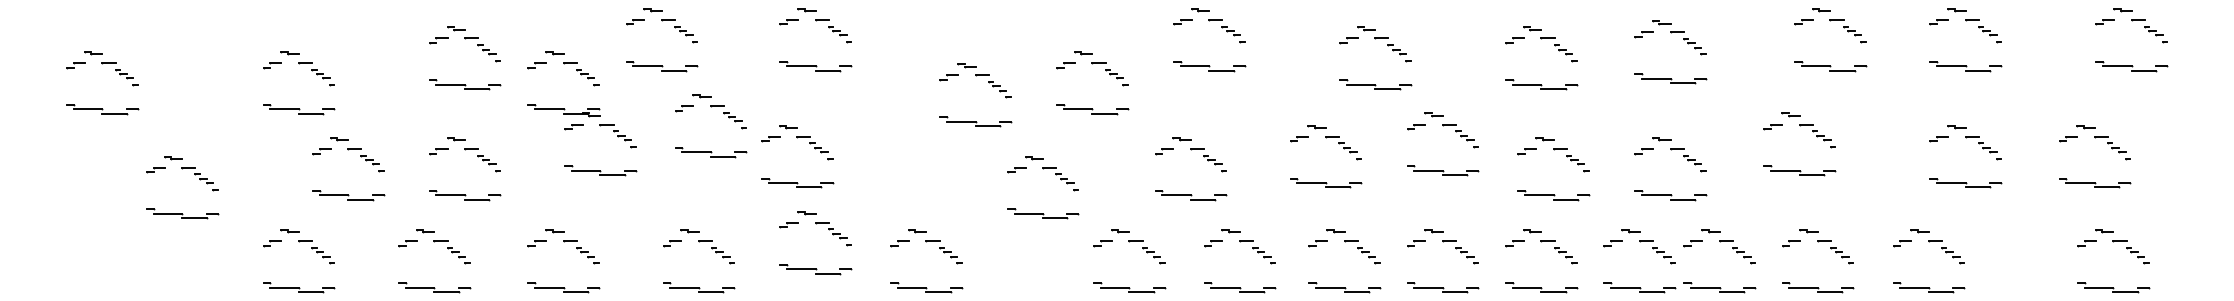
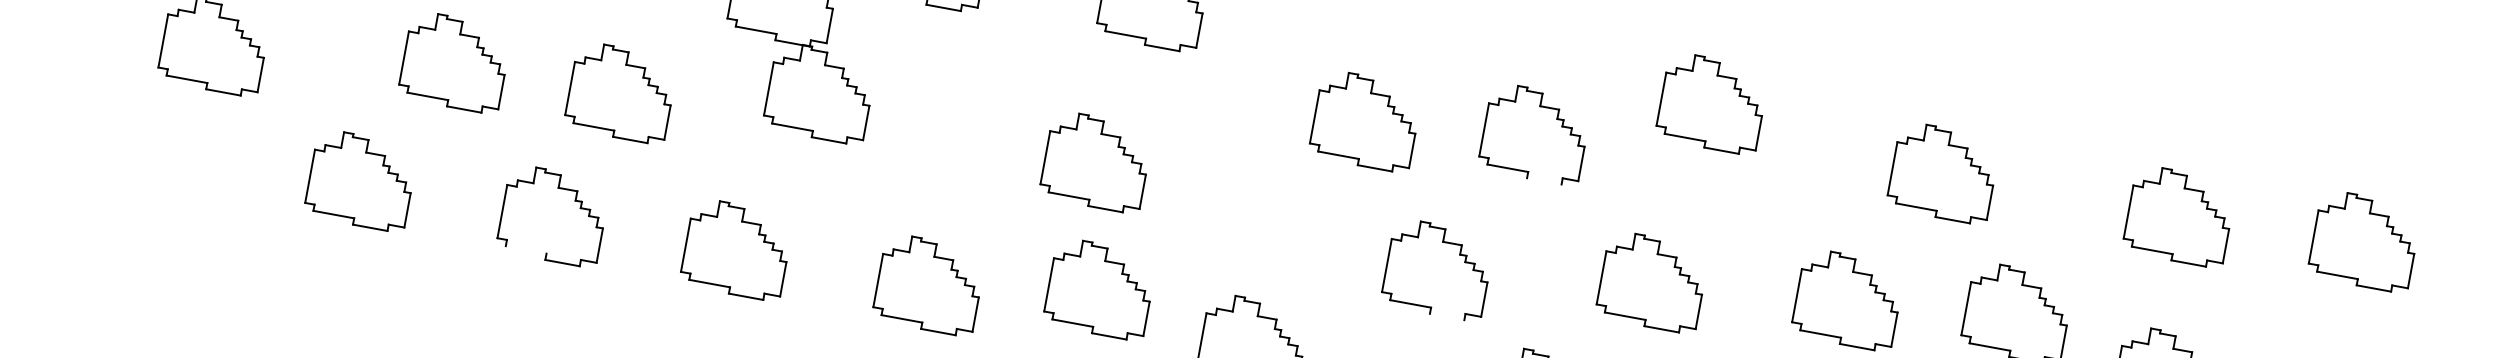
part: (723, 113) -> (1002, 81), removed
line: (1104, 113) -> (1544, 181), removed
line: (1055, 218) -> (1447, 317), removed
line: (419, 287) -> (525, 249), removed

